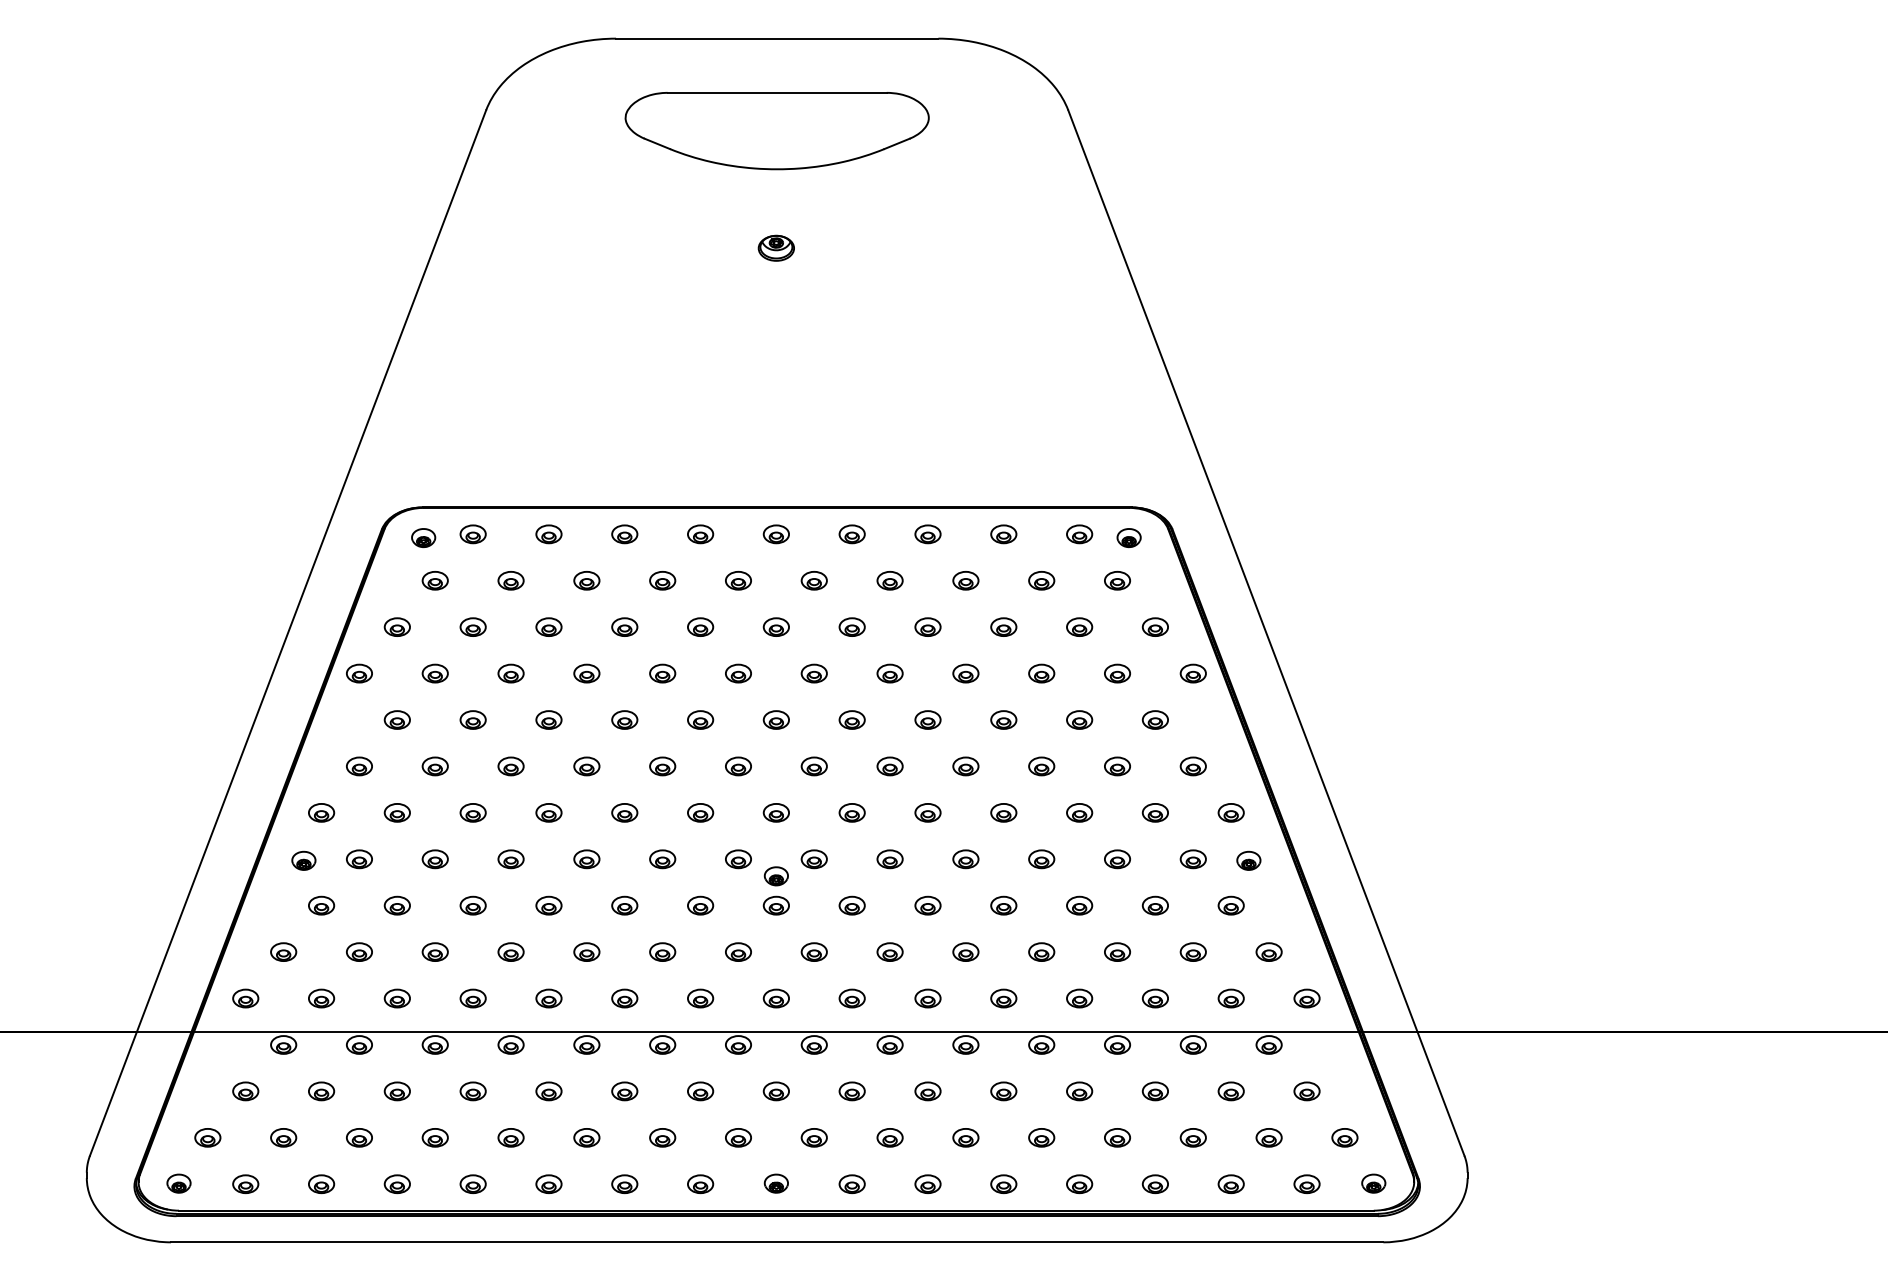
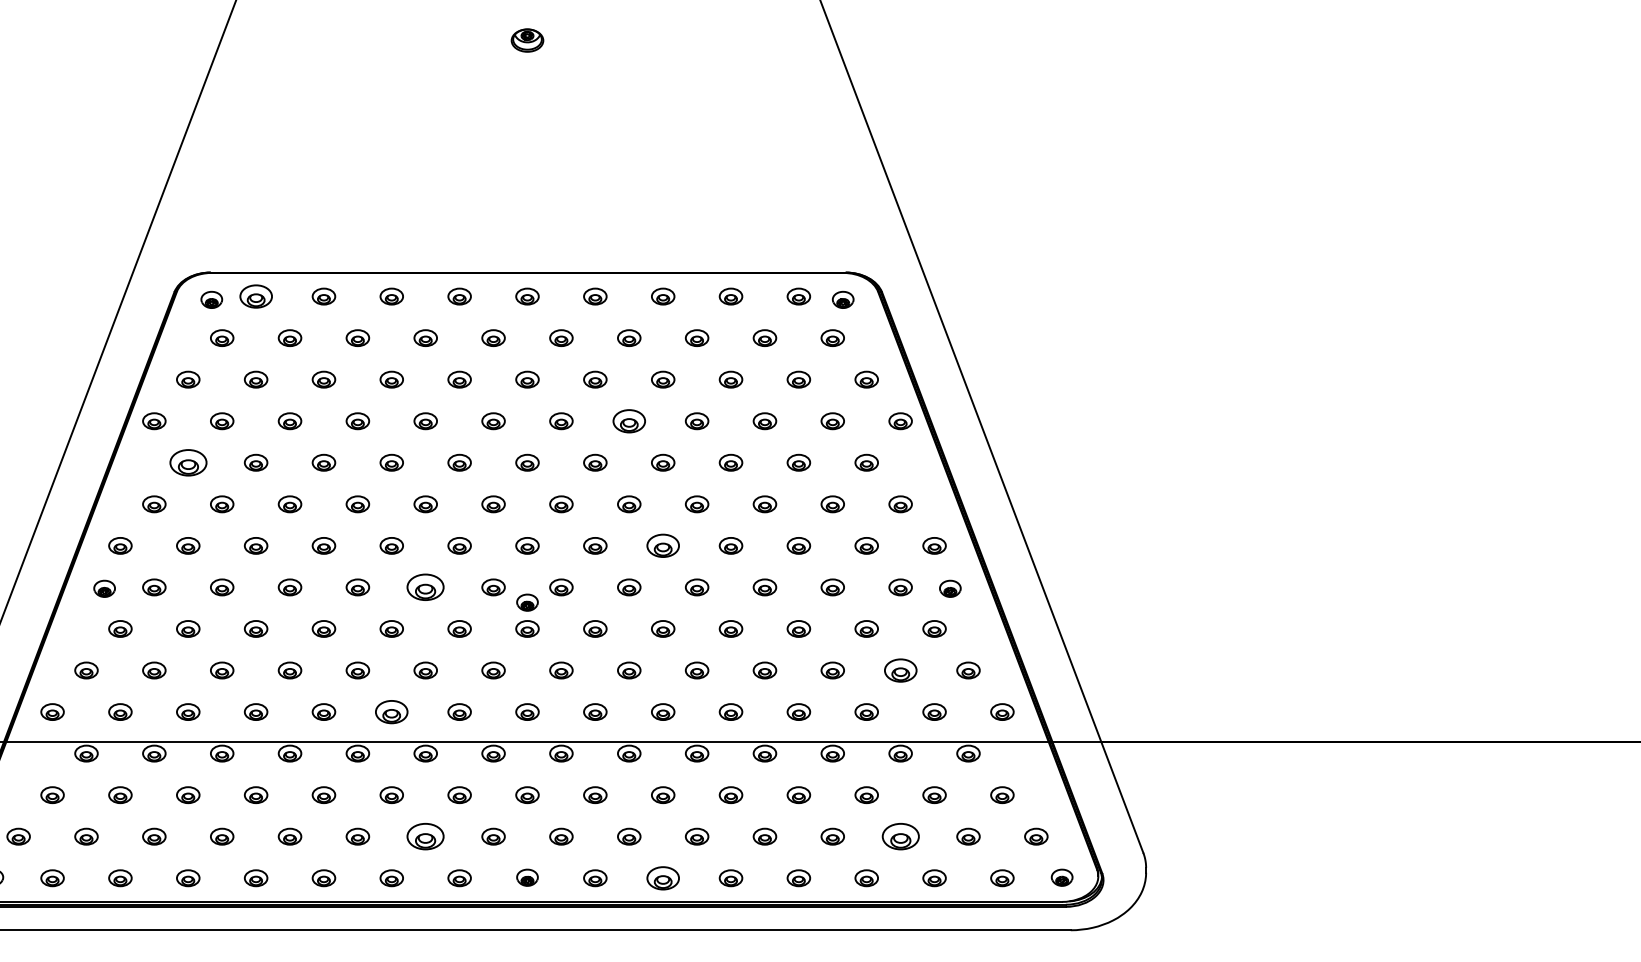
part: (472, 534) -> (255, 296), size x1.4
part: (889, 673) -> (628, 421), size x1.4
part: (396, 719) -> (187, 462), size x1.6
part: (927, 812) -> (662, 545), size x1.4
part: (662, 859) -> (425, 587), size x1.6
part: (1192, 951) -> (899, 669), size x1.4
part: (624, 998) -> (391, 712), size x1.4
part: (662, 1137) -> (425, 836), size x1.6
part: (1192, 1137) -> (899, 836), size x1.6
part: (927, 1183) -> (662, 877), size x1.4

